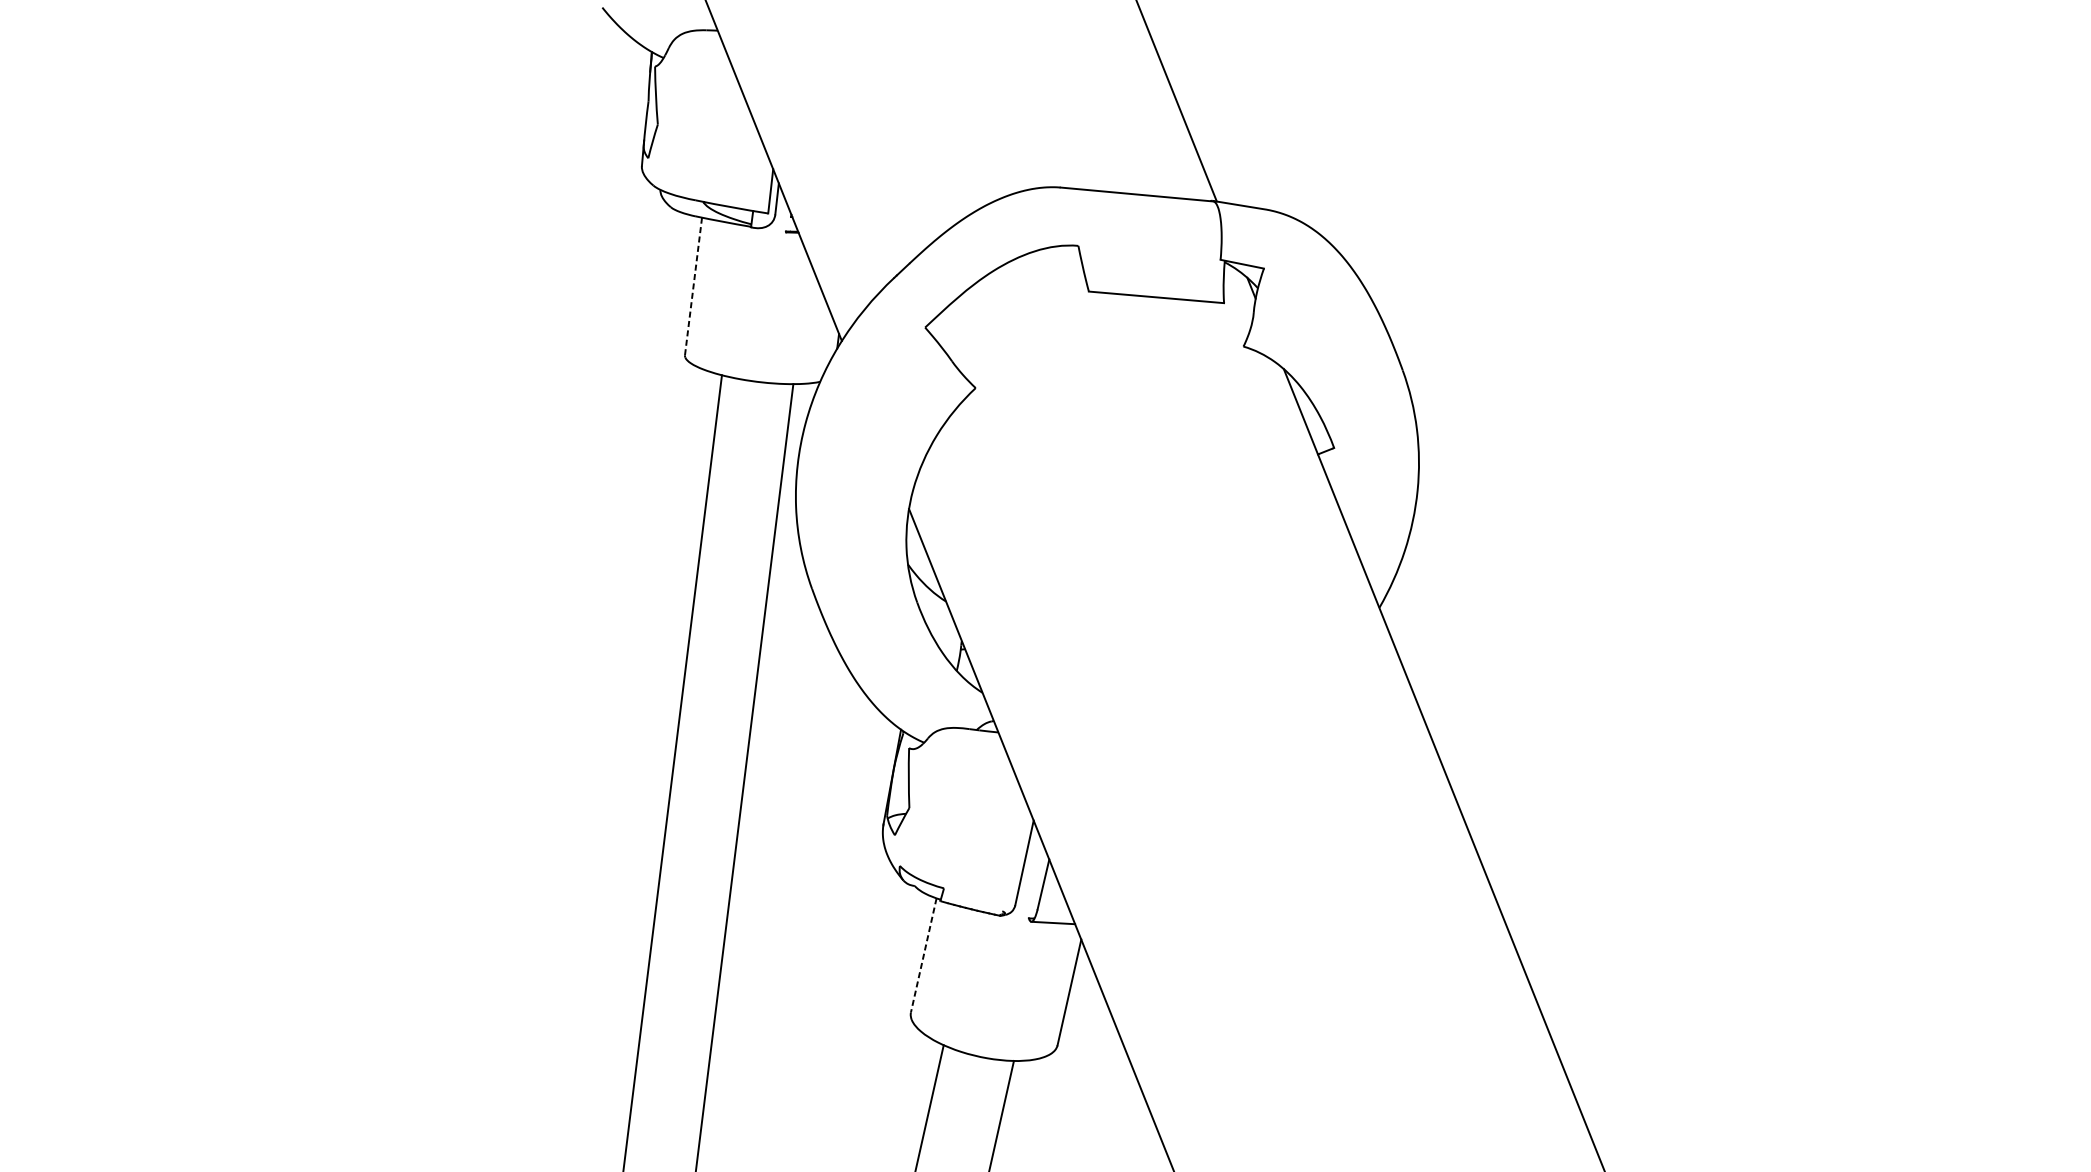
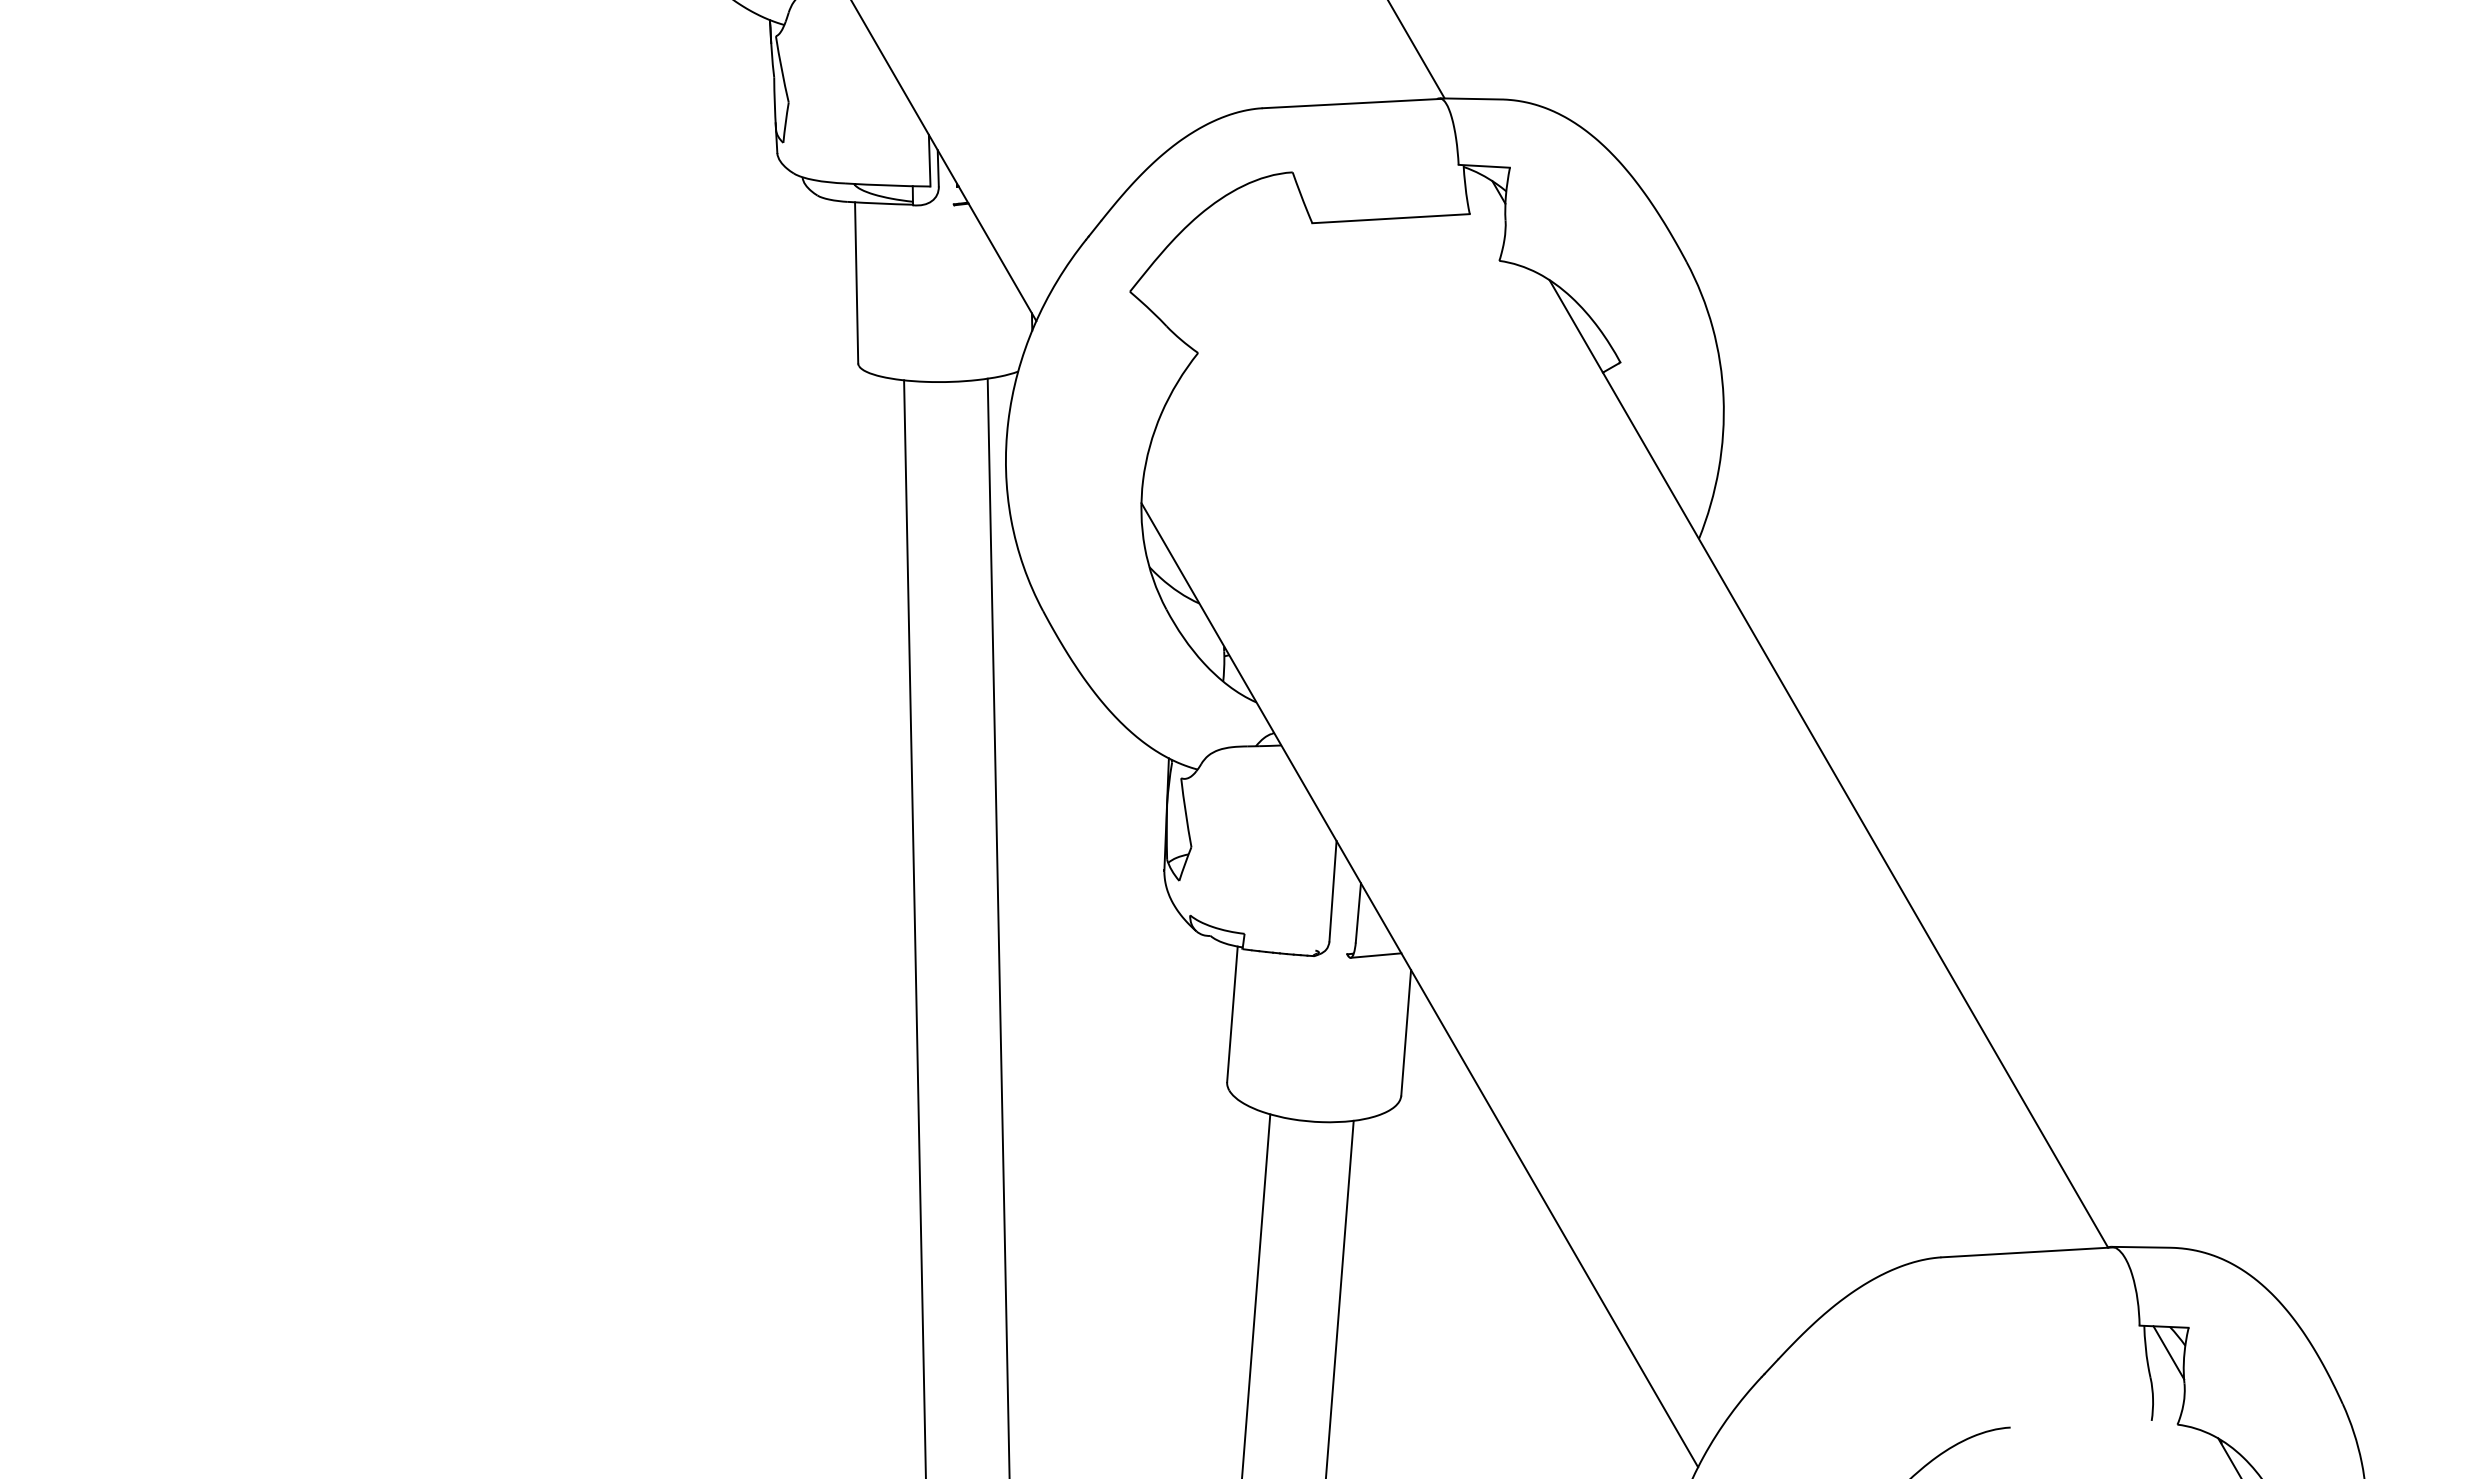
line: (693, 286) -> (856, 282), dashed -> solid
line: (923, 955) -> (1232, 1014), dashed -> solid

